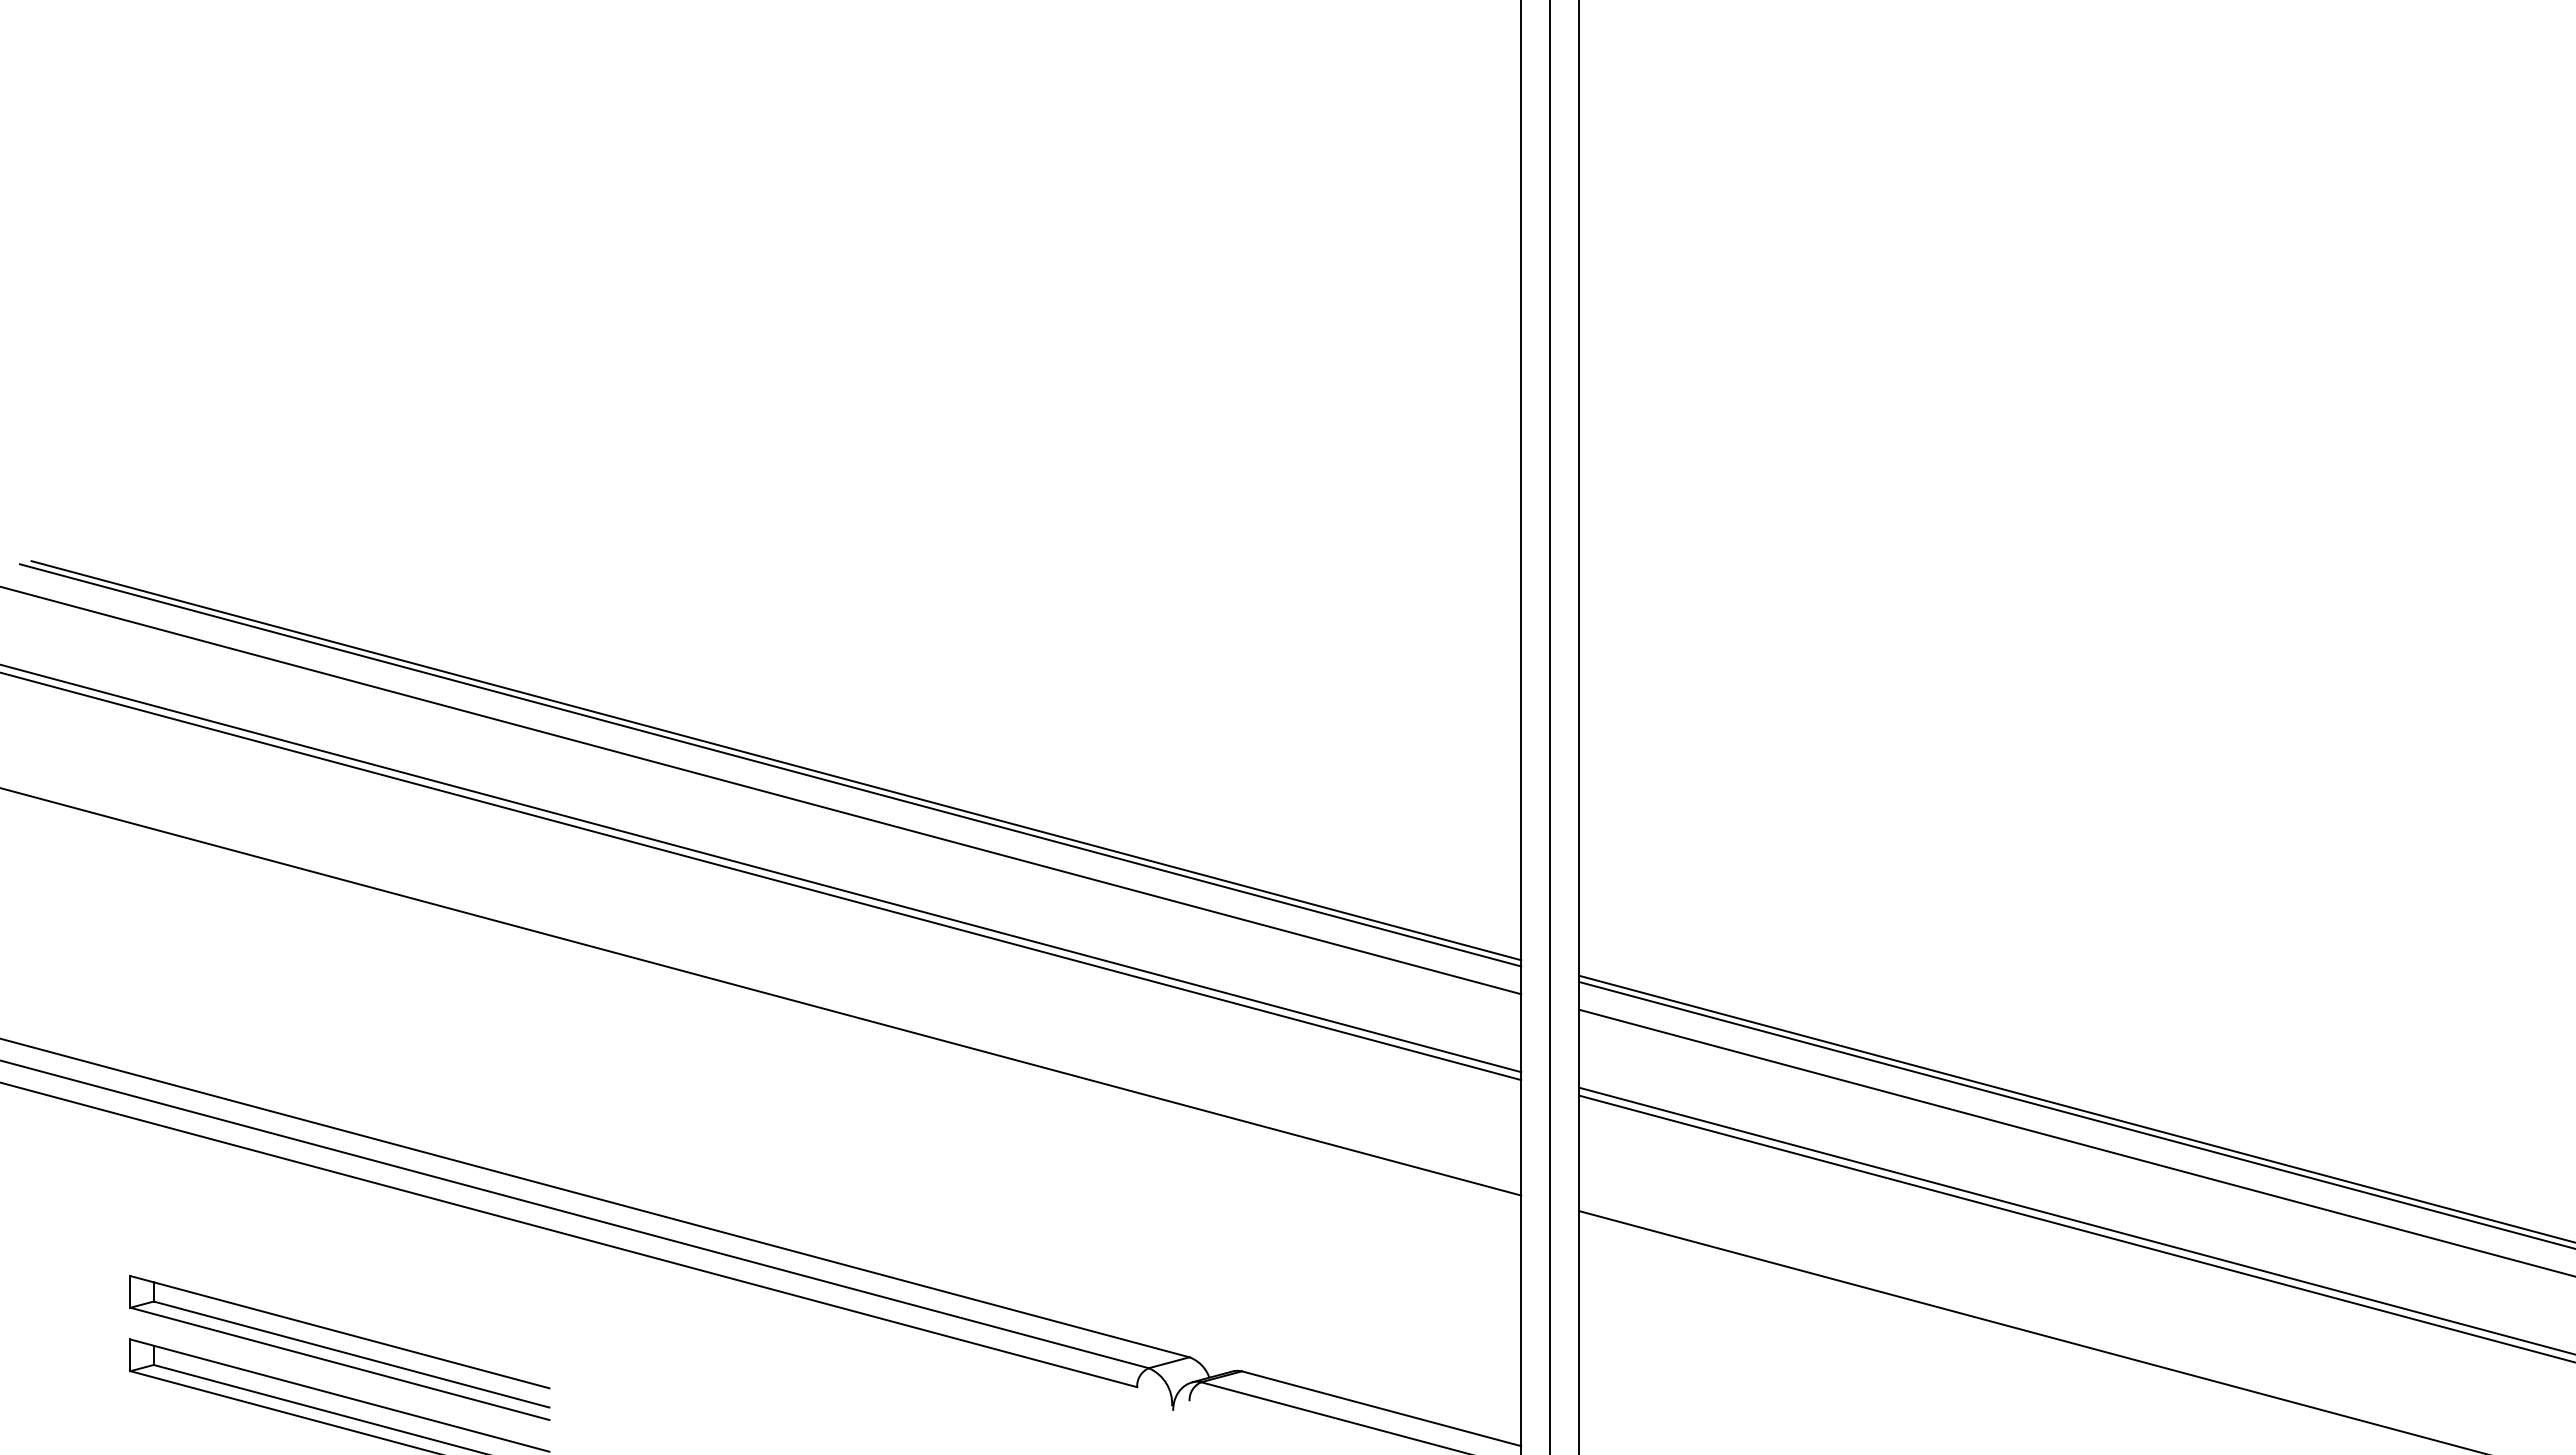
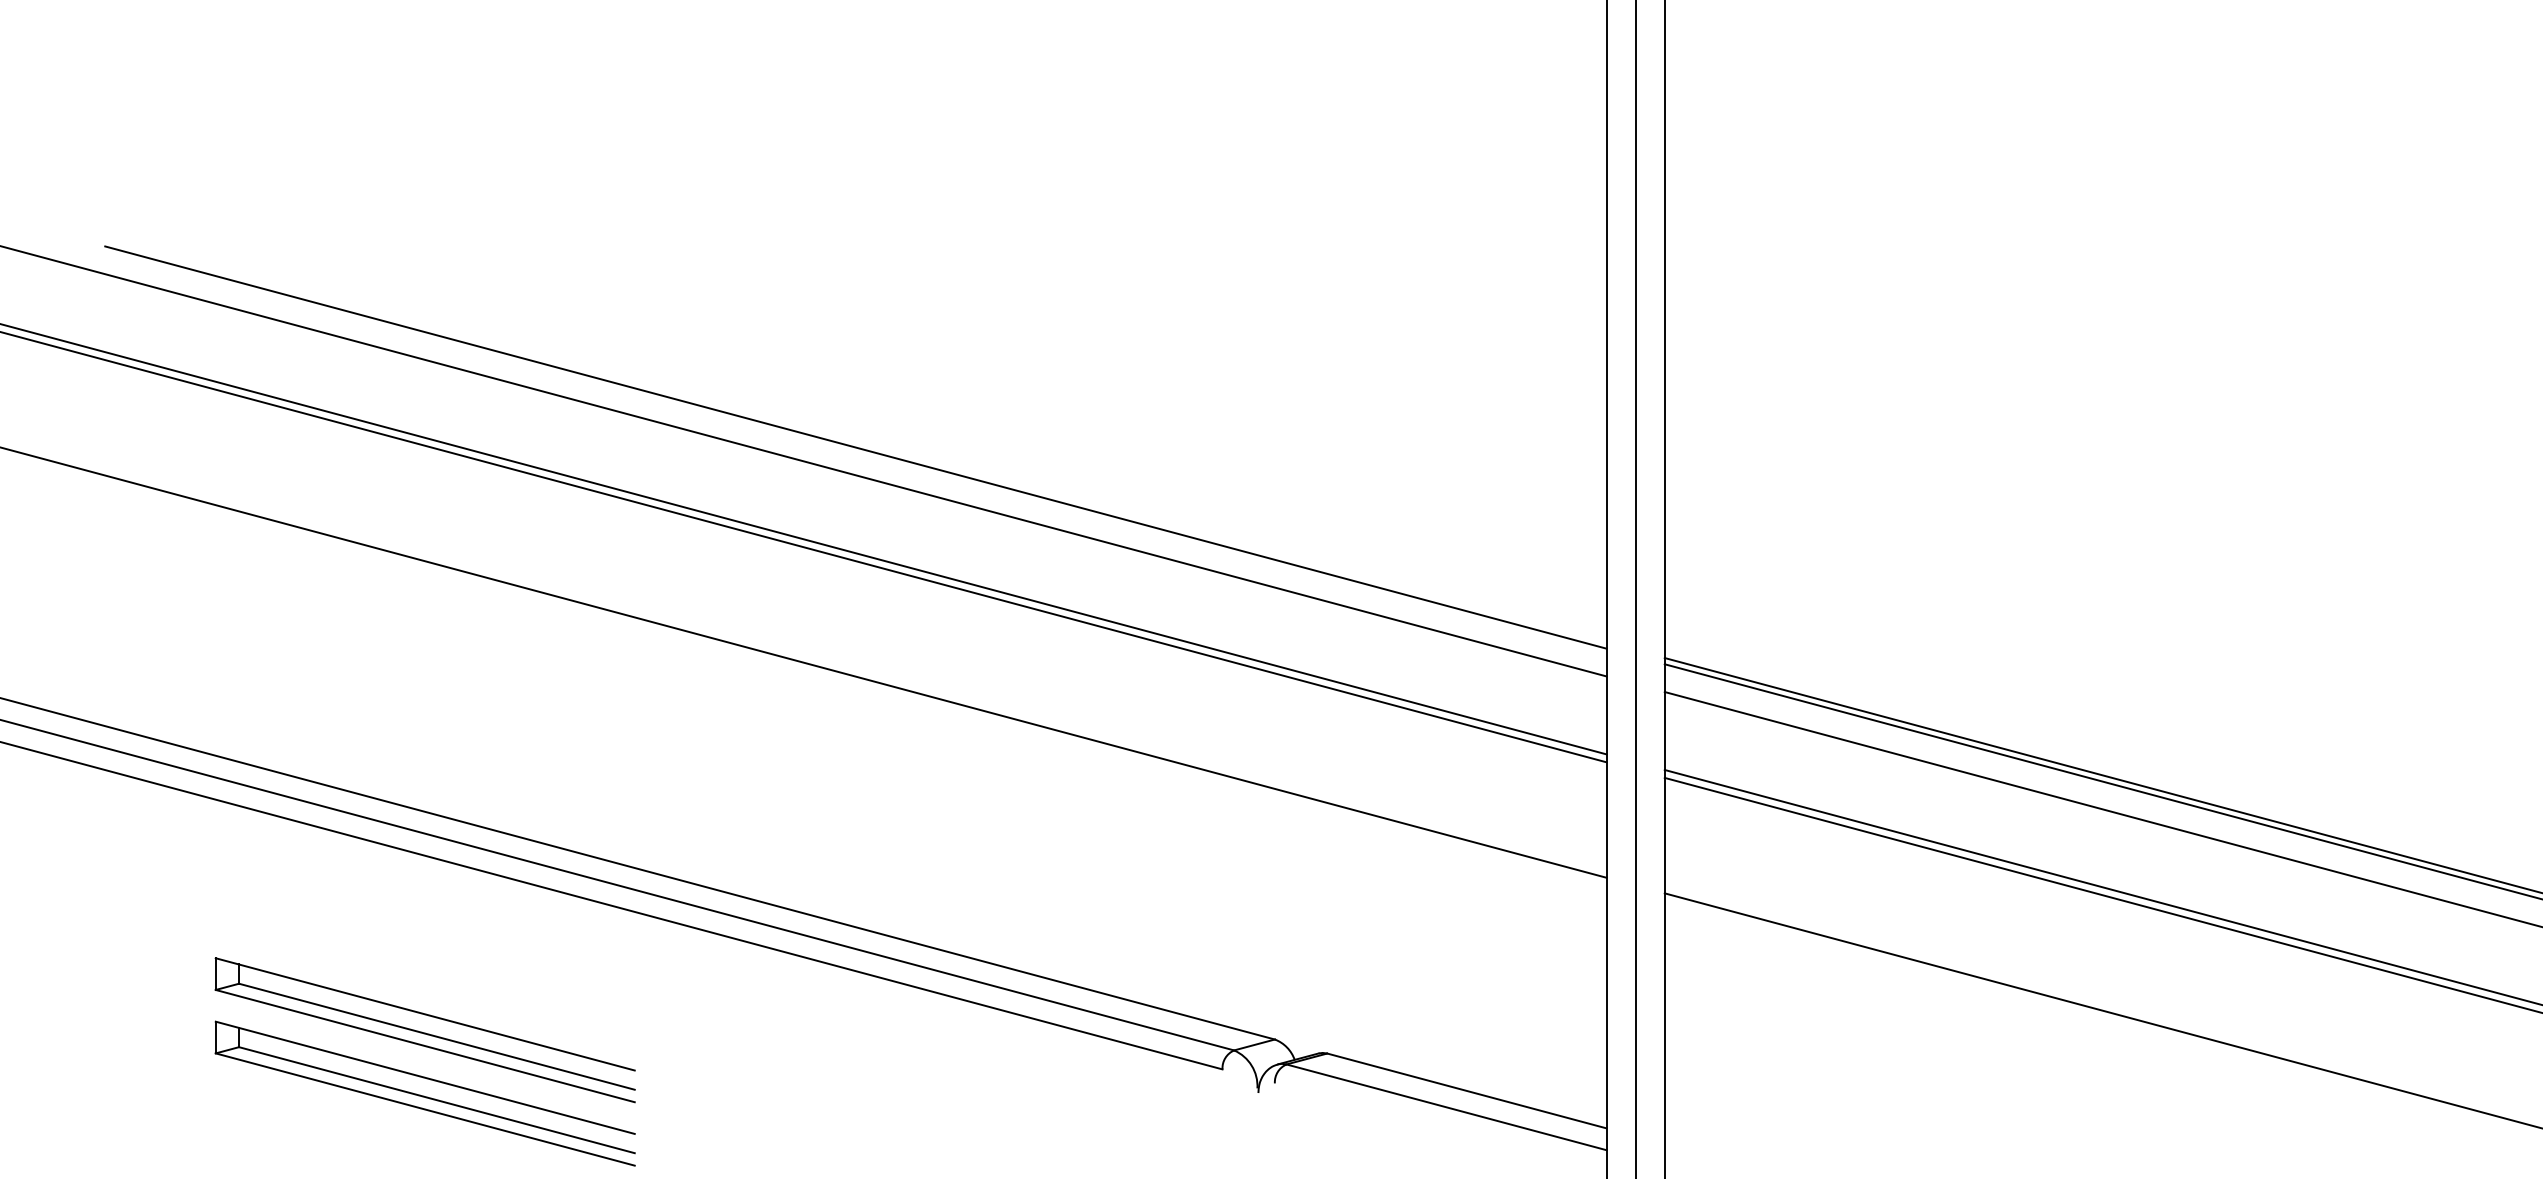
line: (776, 760) -> (861, 442), removed

